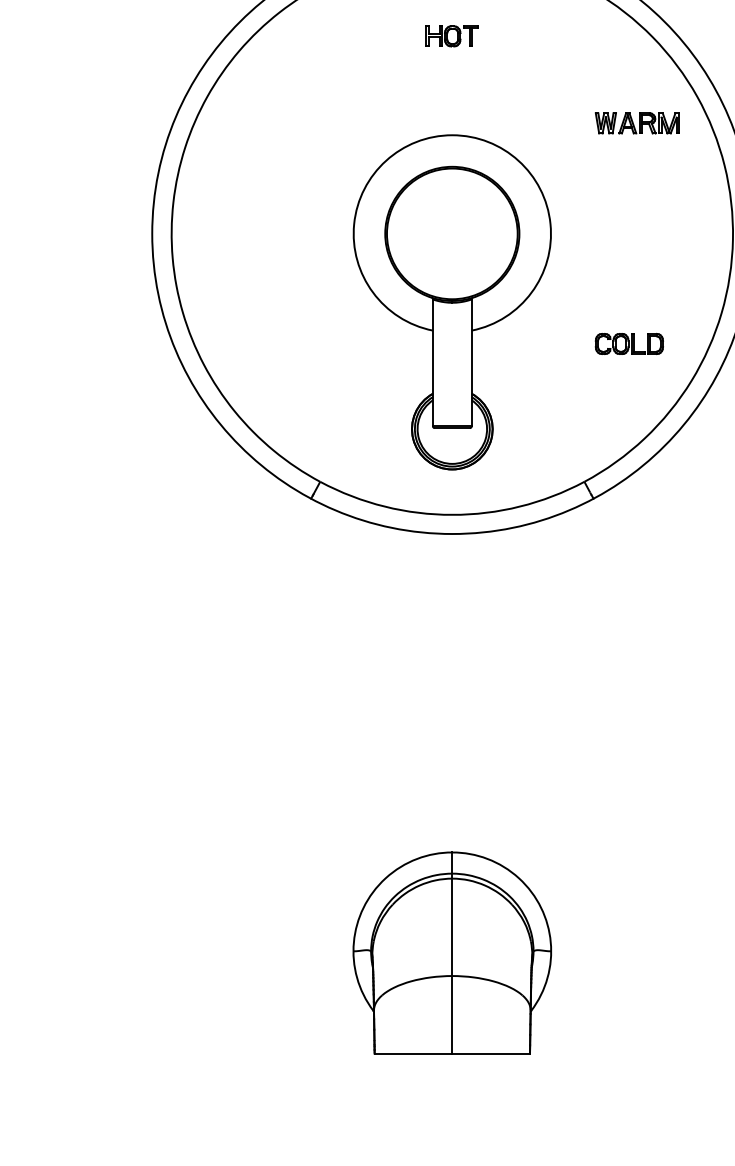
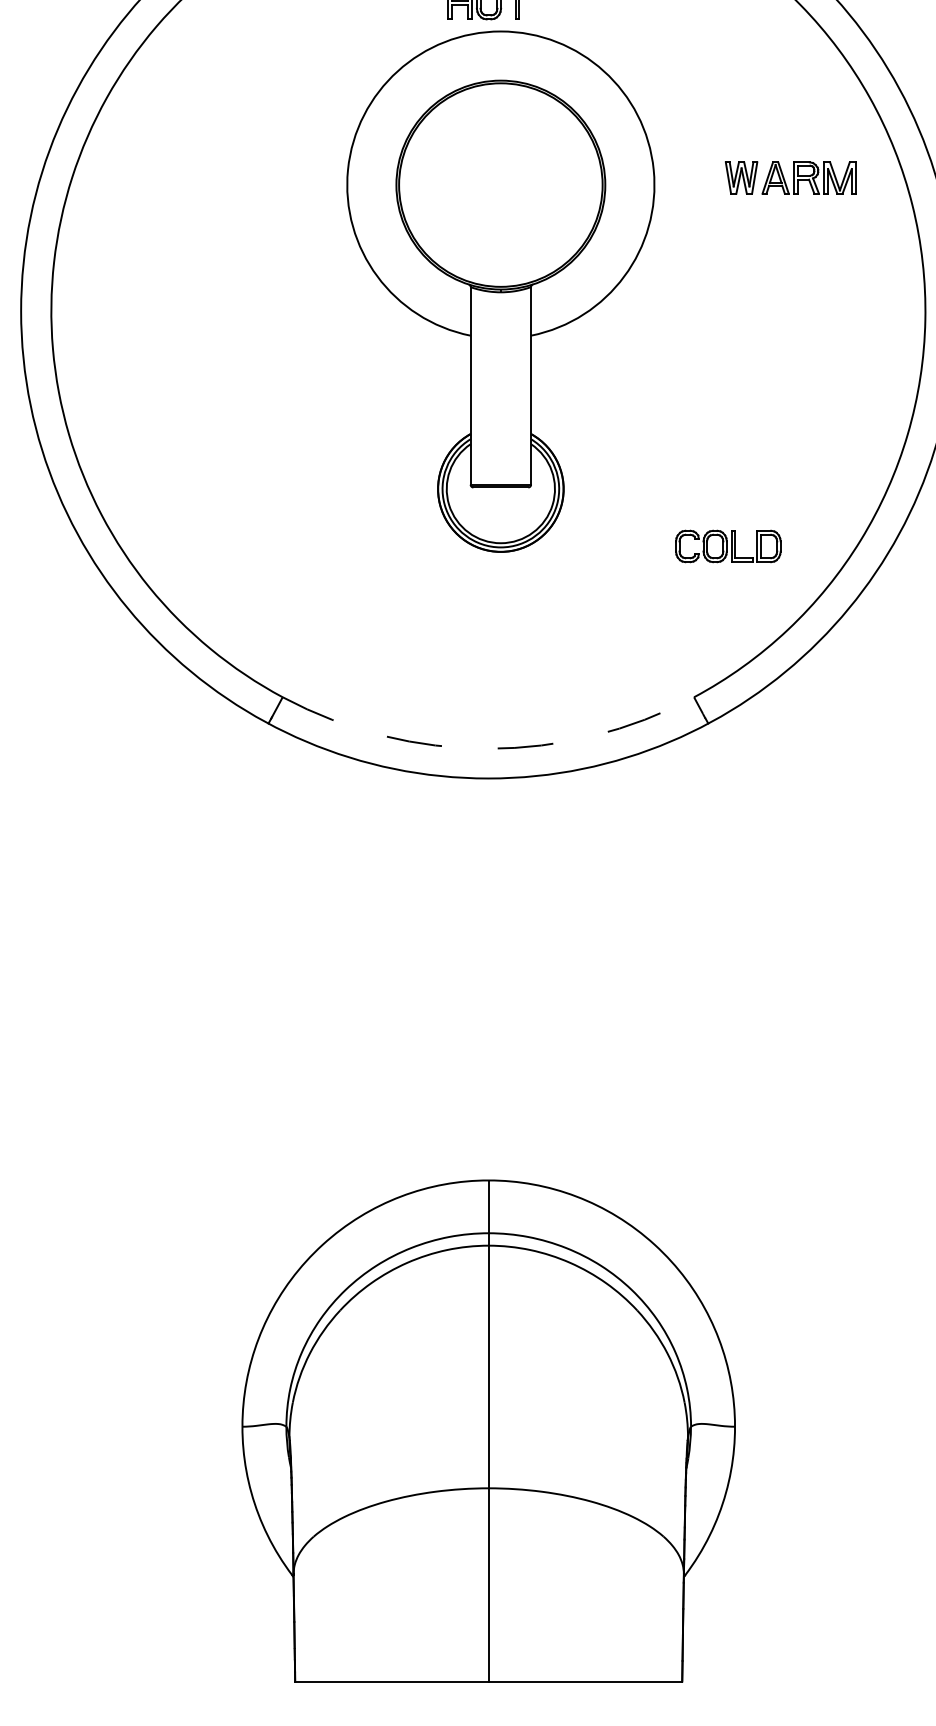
part: (637, 123) -> (790, 178), moved
part: (451, 302) -> (499, 291), moved
part: (628, 343) -> (726, 545), moved
arc: (452, 514) -> (488, 748), solid -> dashed
part: (451, 952) -> (487, 1430), size x1.6

